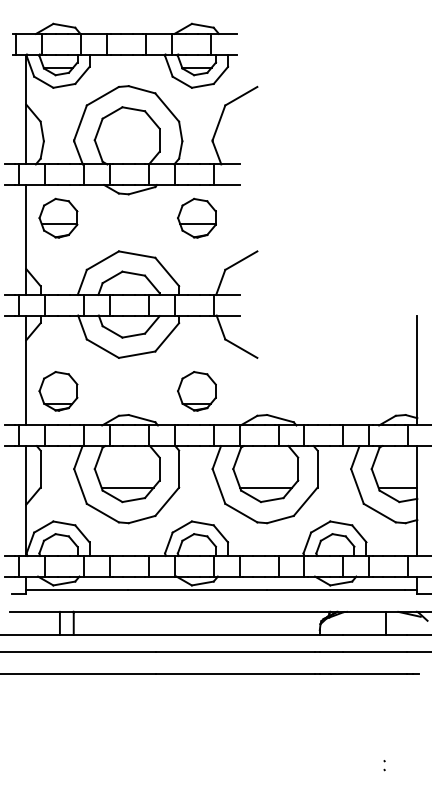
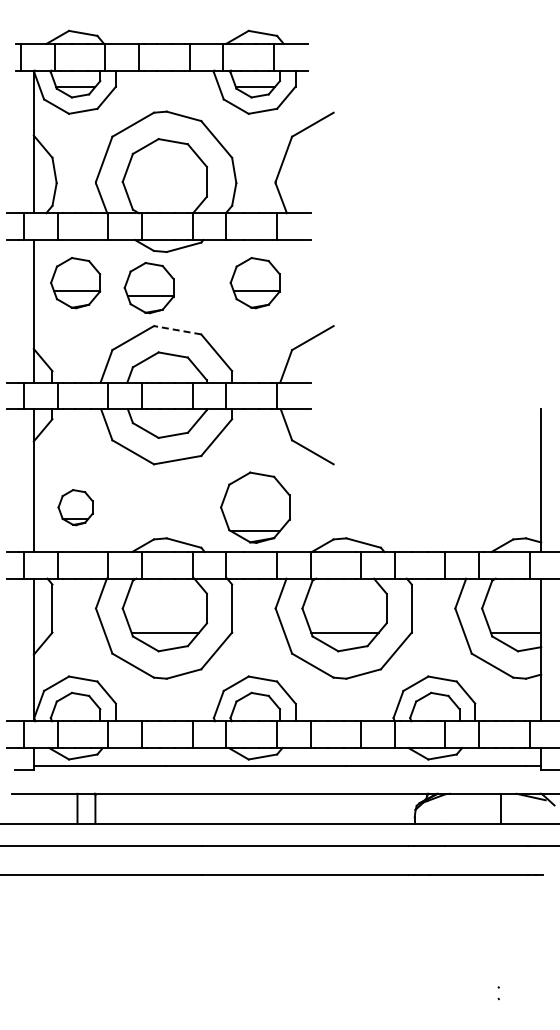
part: (114, 222) -> (148, 288), added
line: (137, 254) -> (177, 330), solid -> dashed
part: (58, 391) -> (75, 507), size x0.7
part: (196, 391) -> (254, 507), size x1.4

